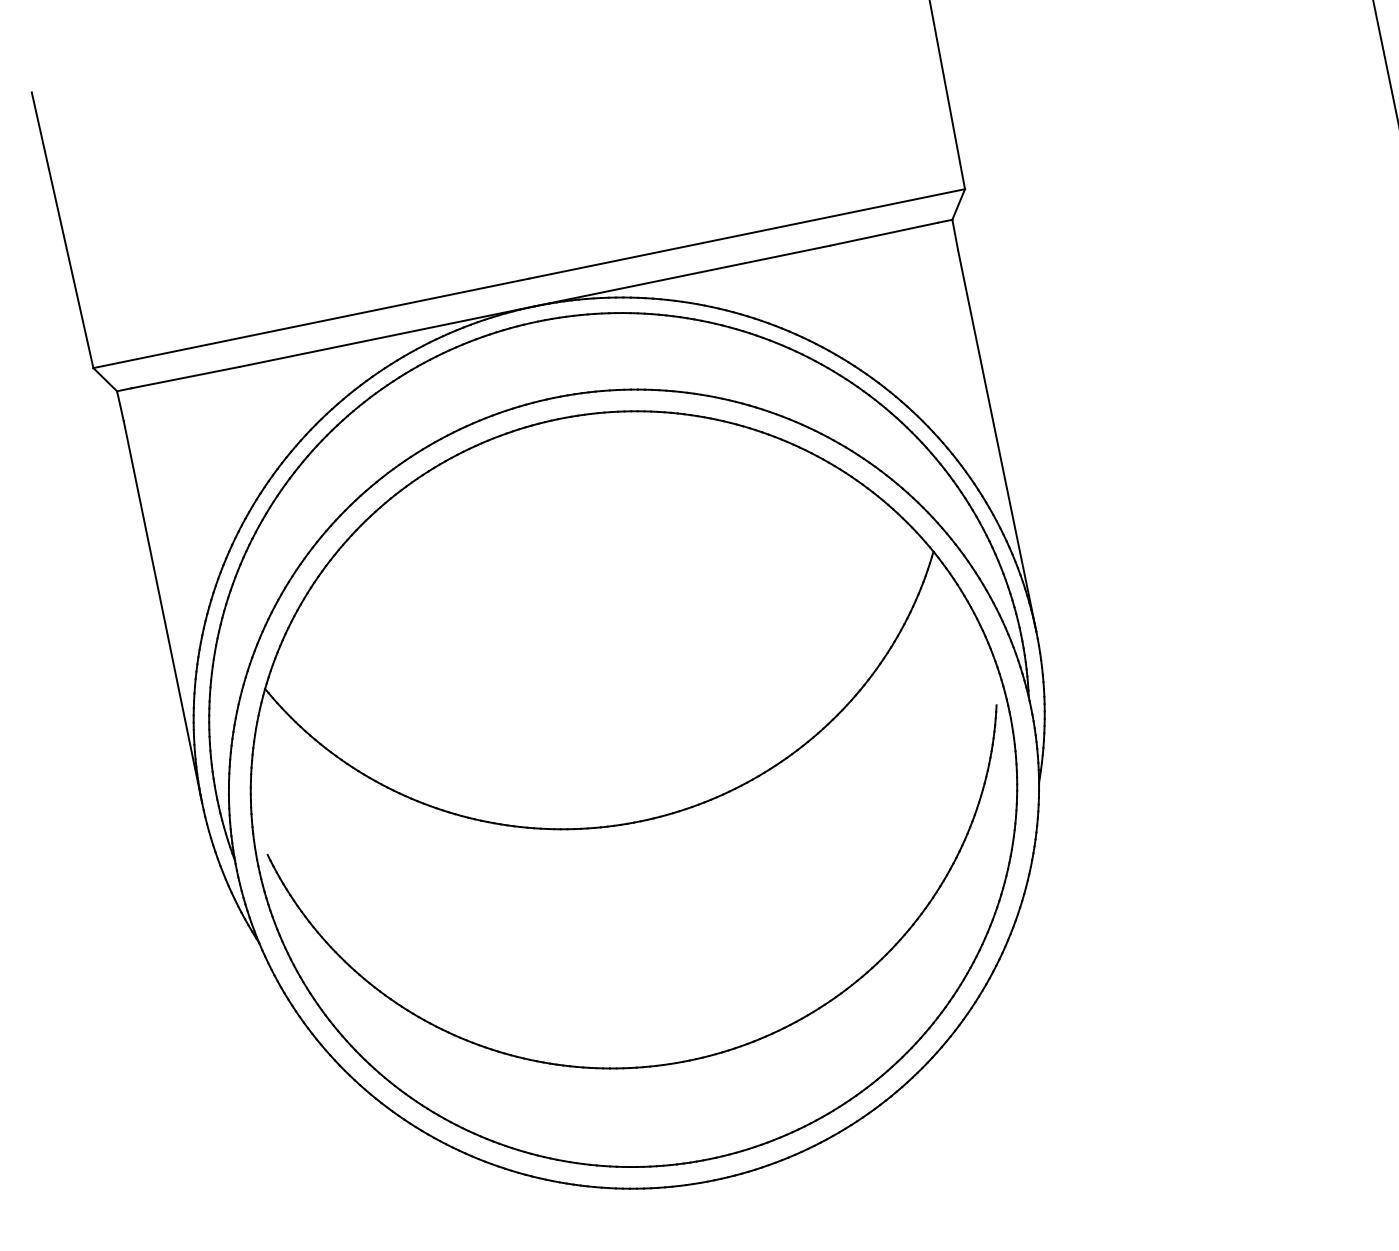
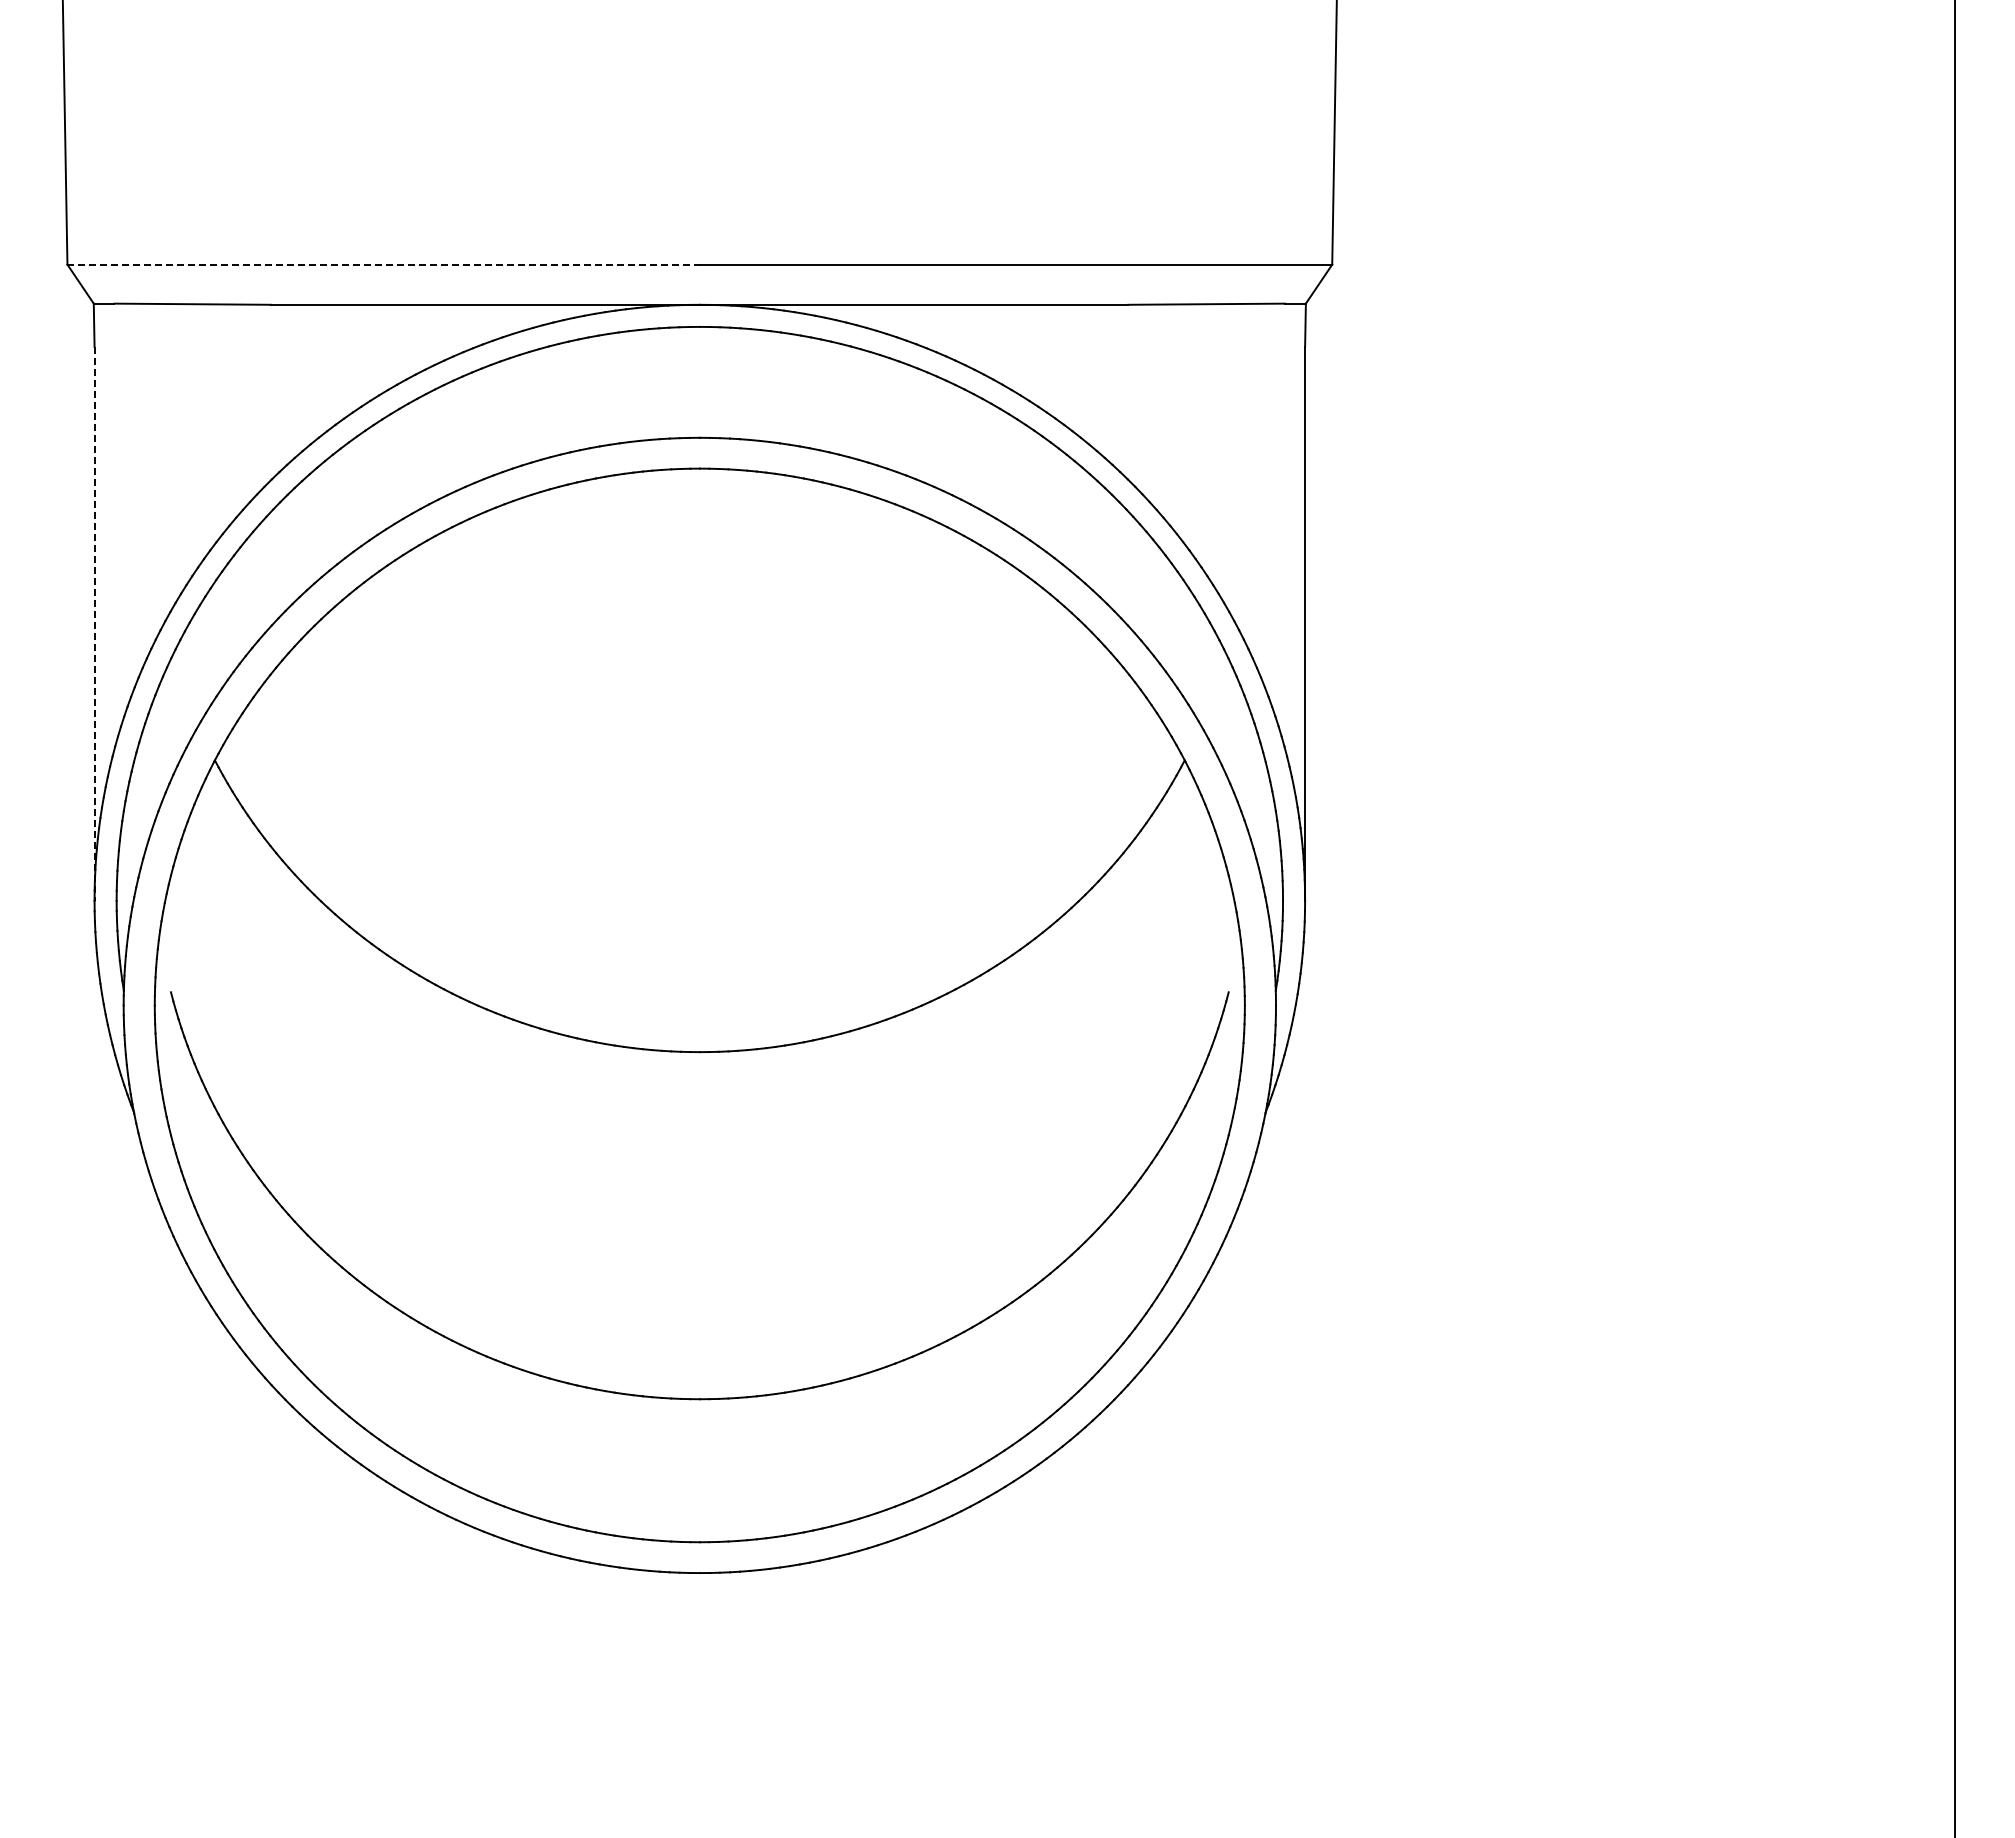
line: (311, 323) -> (384, 264), solid -> dashed
line: (162, 611) -> (94, 623), solid -> dashed

